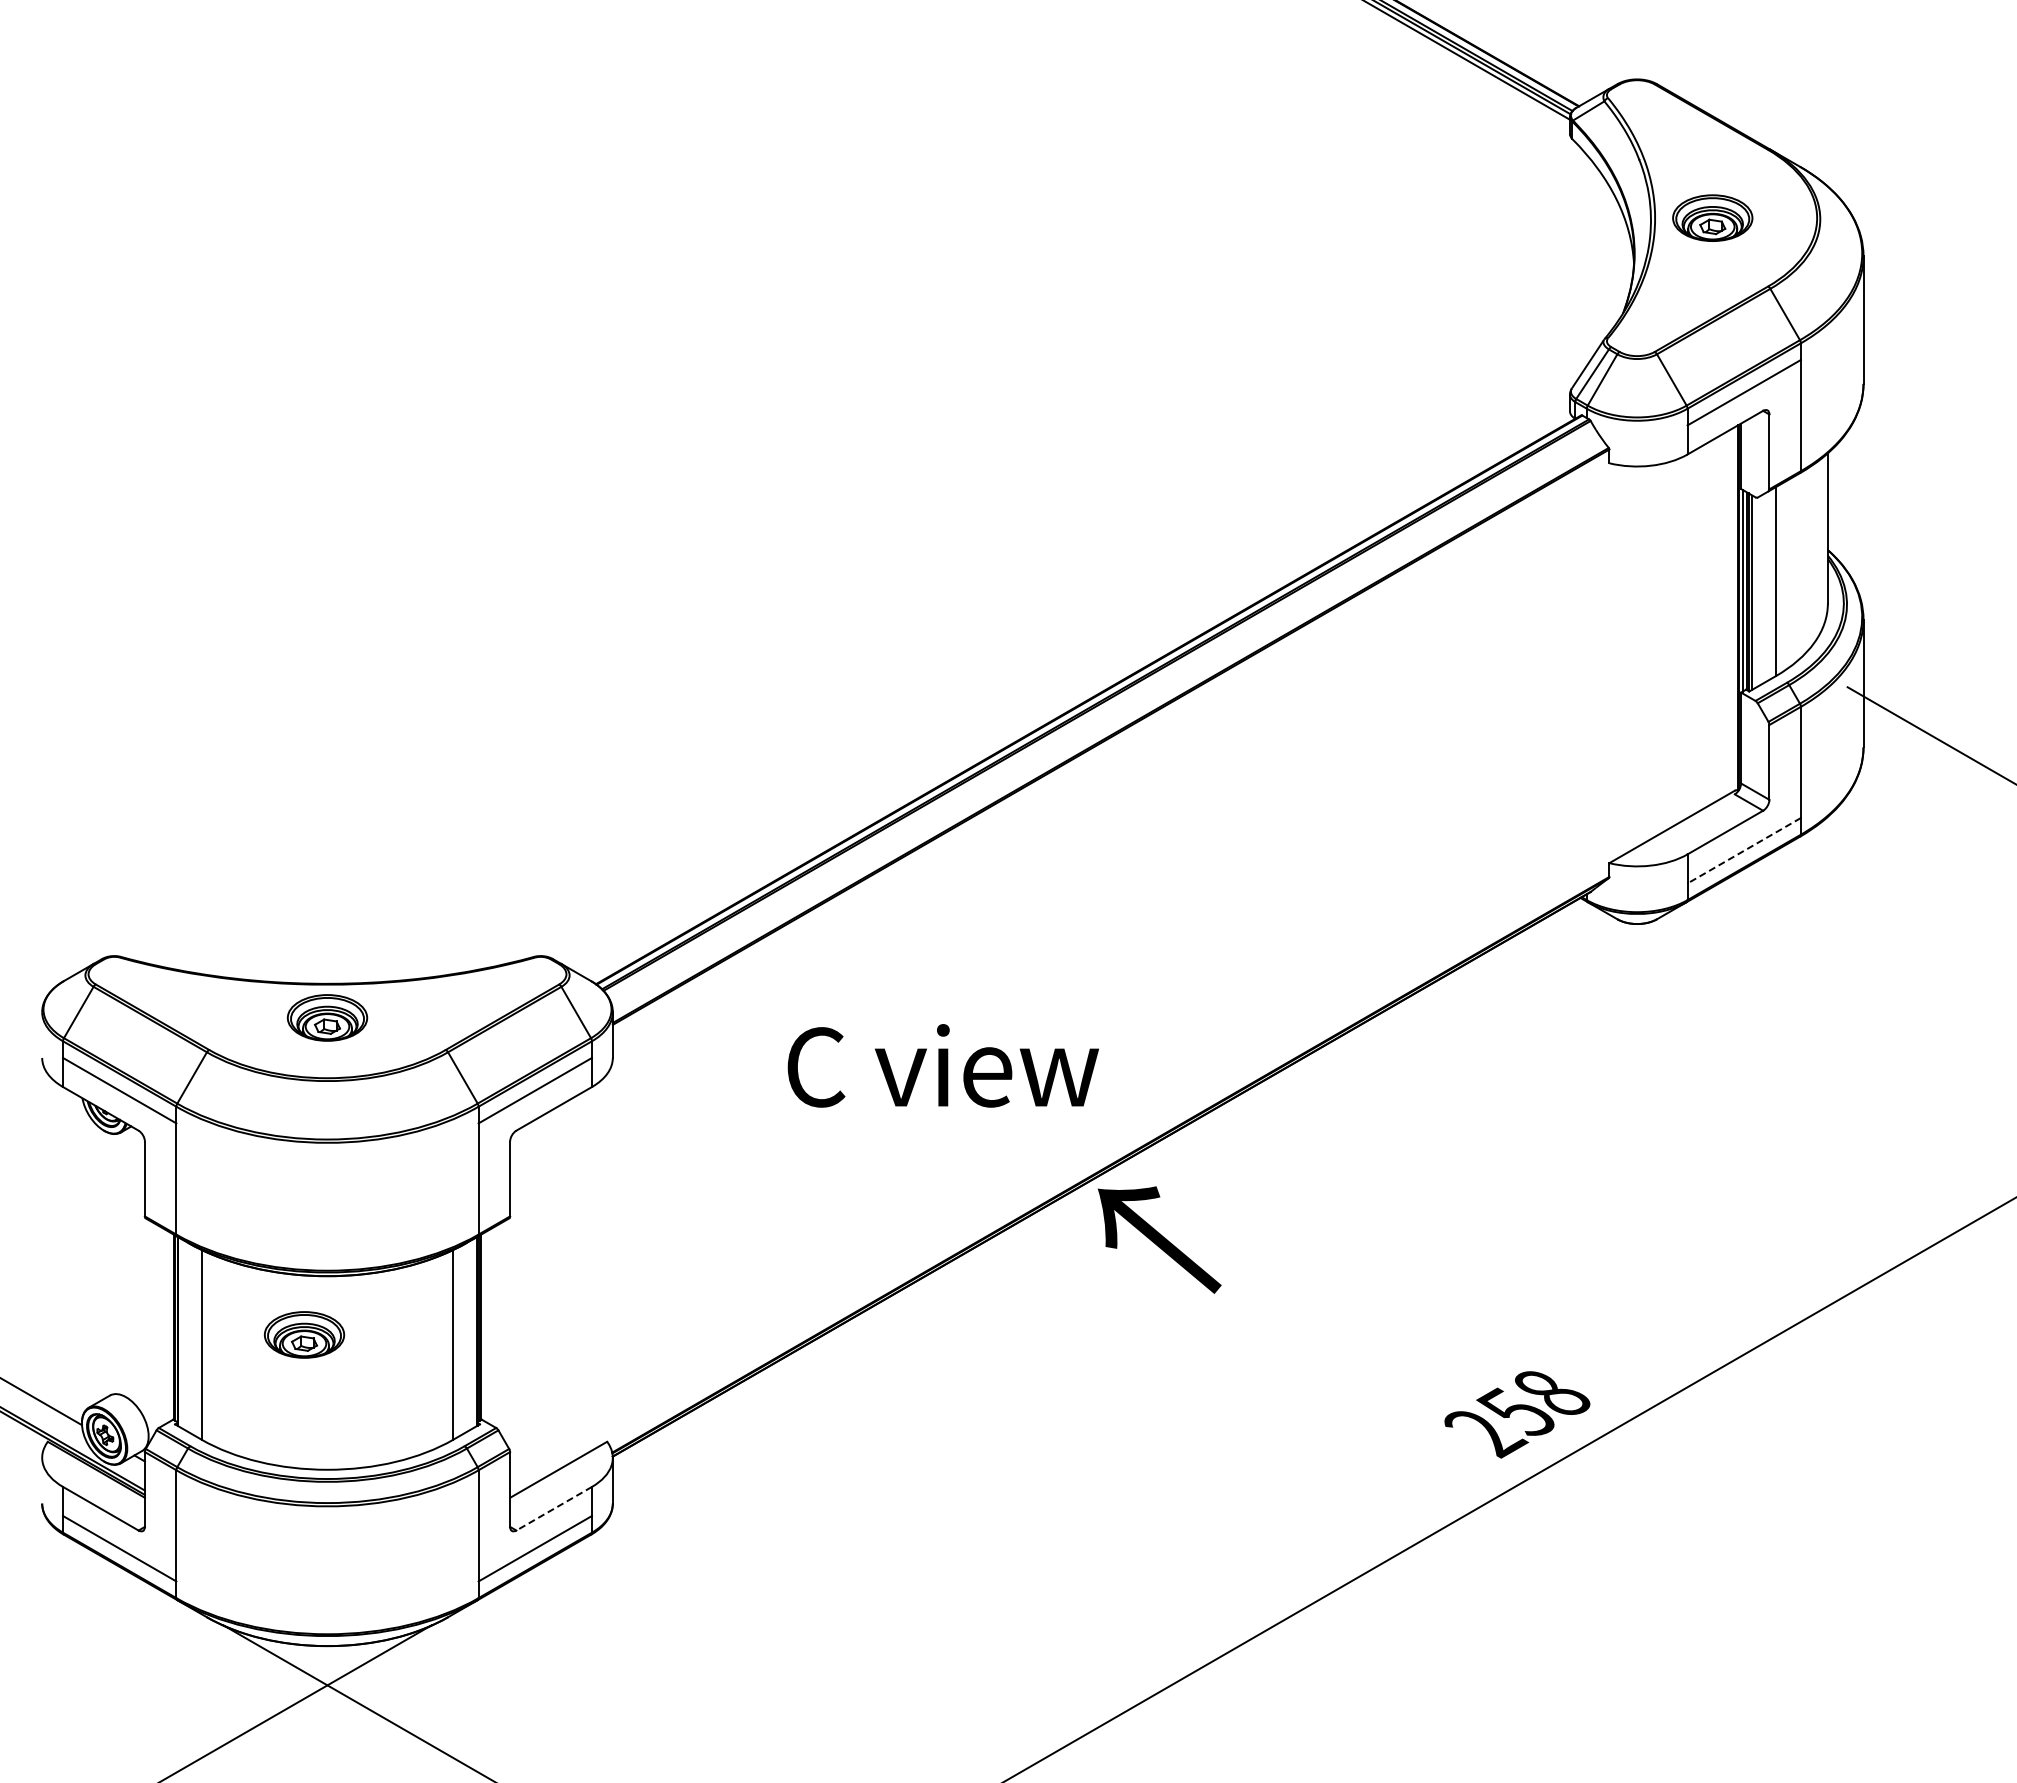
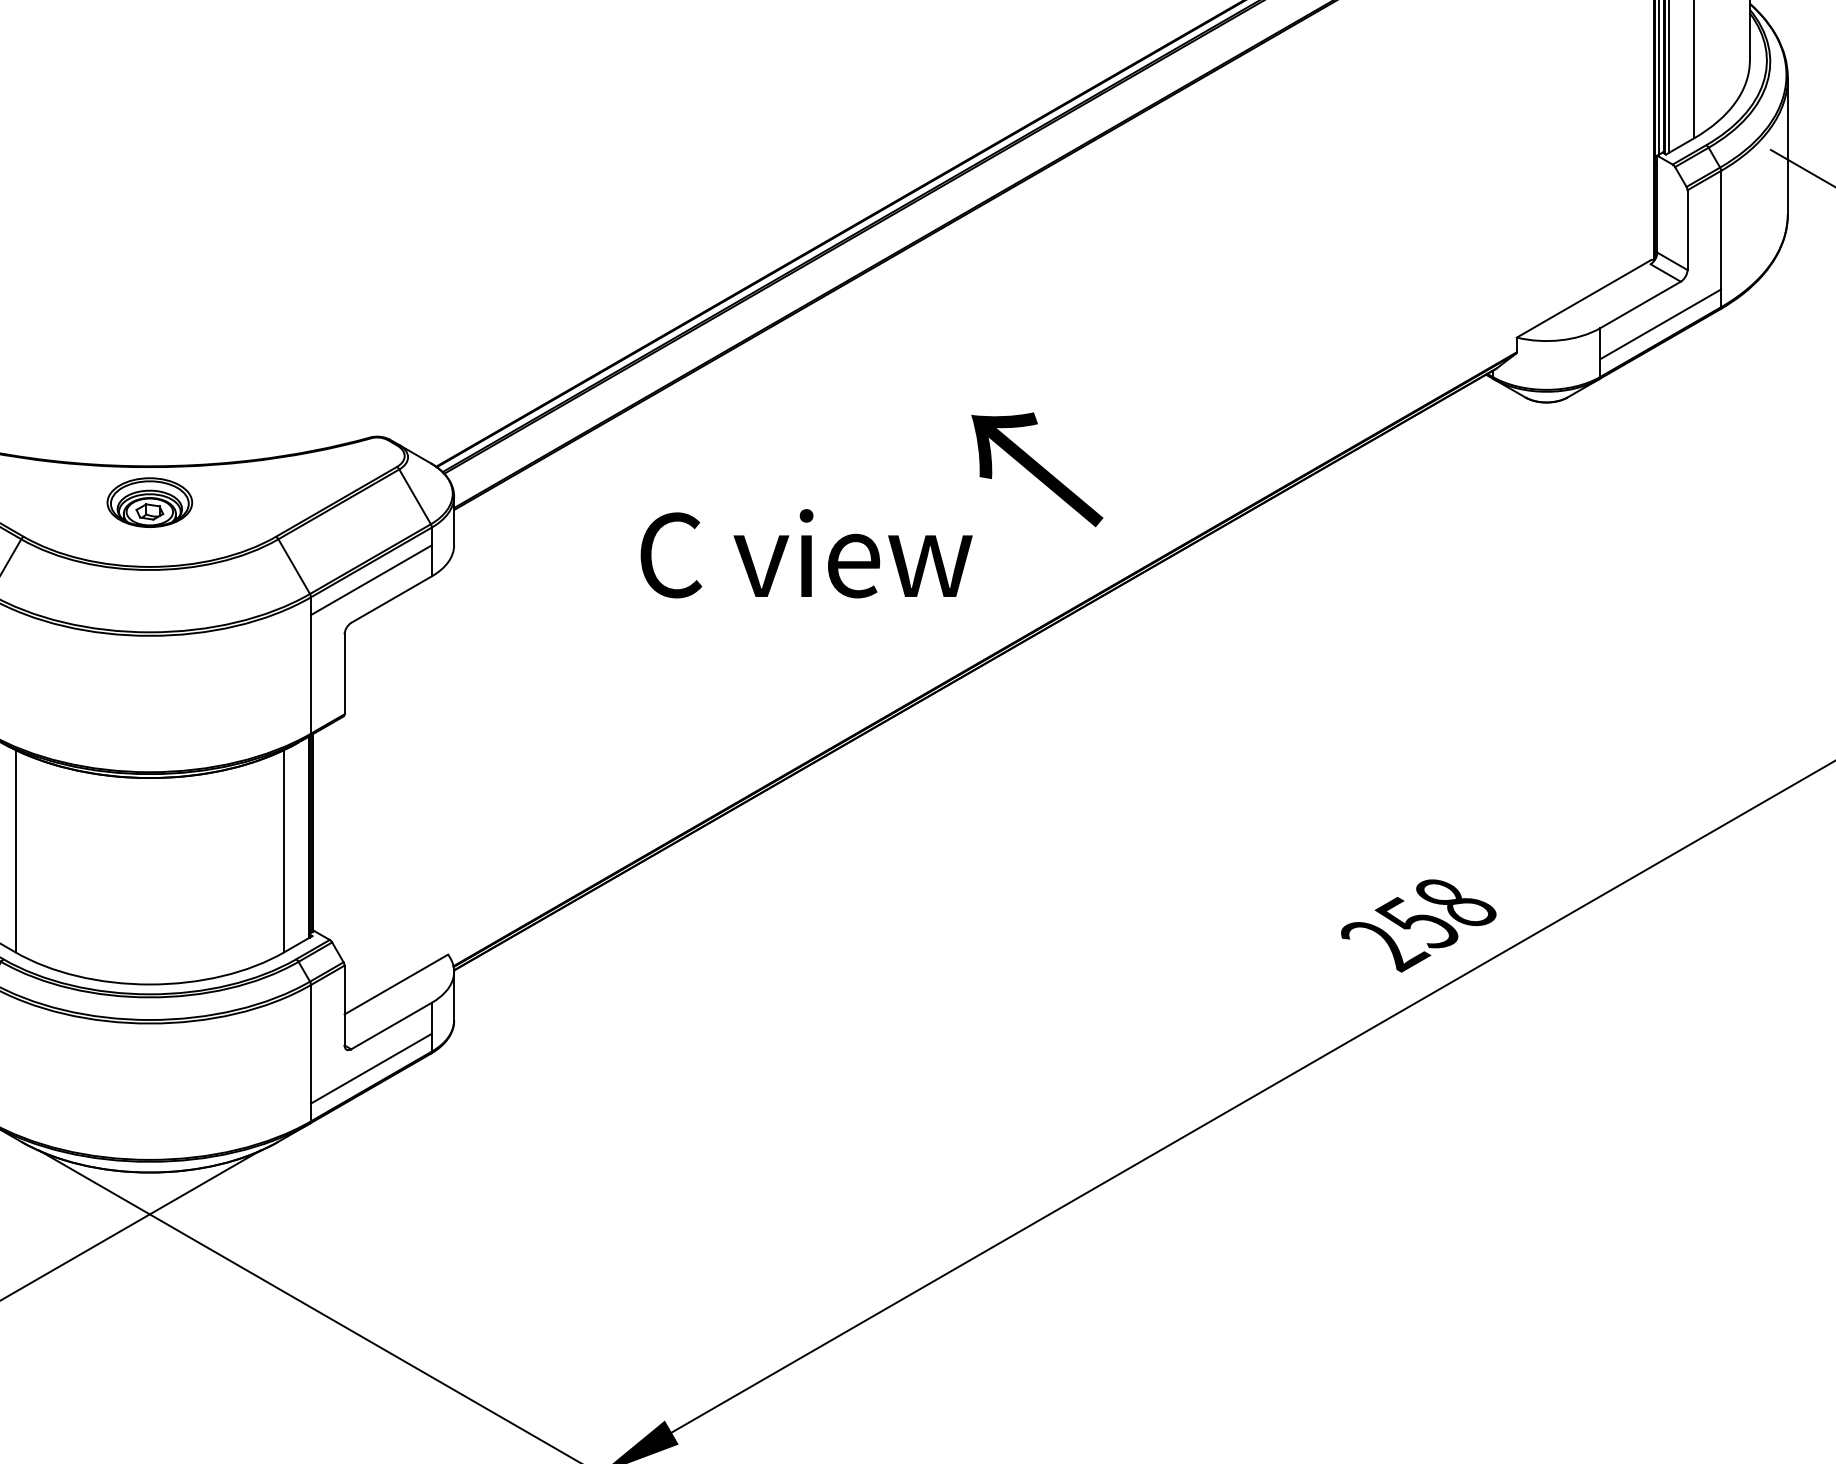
line: (1743, 850) -> (1659, 324), dashed -> solid
text: (1159, 1239) -> (1037, 469), moved
part: (304, 1334) -> (125, 840), removed
line: (554, 1508) -> (391, 1025), dashed -> solid

